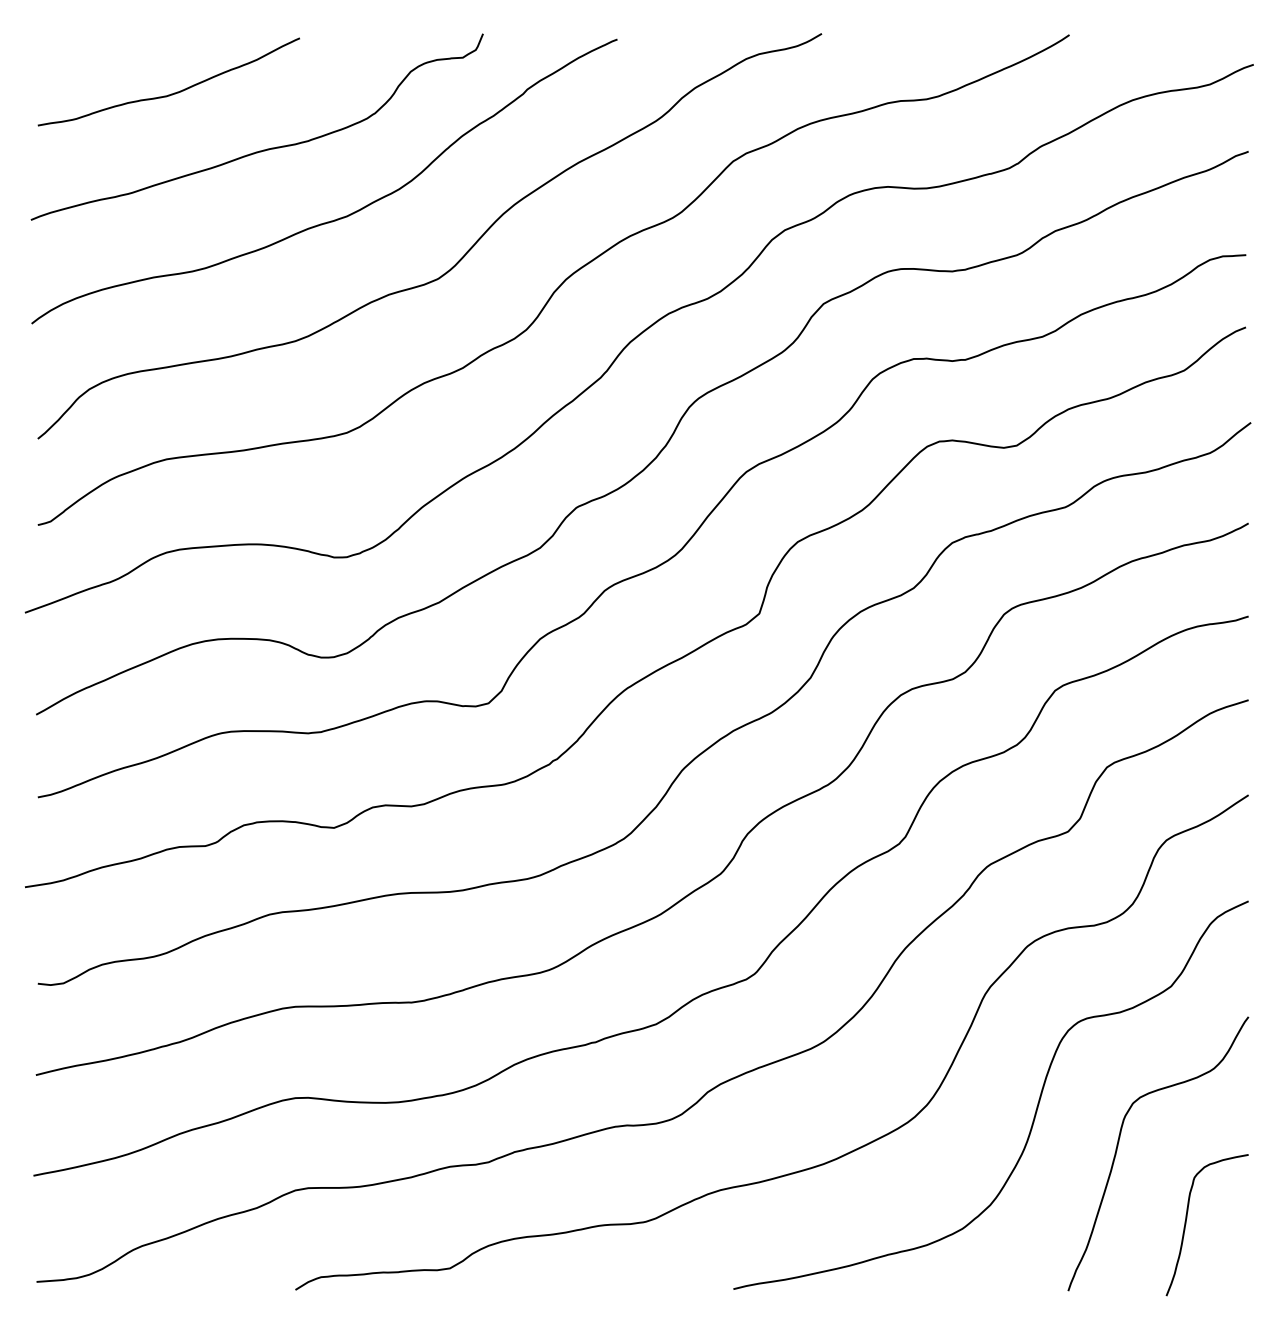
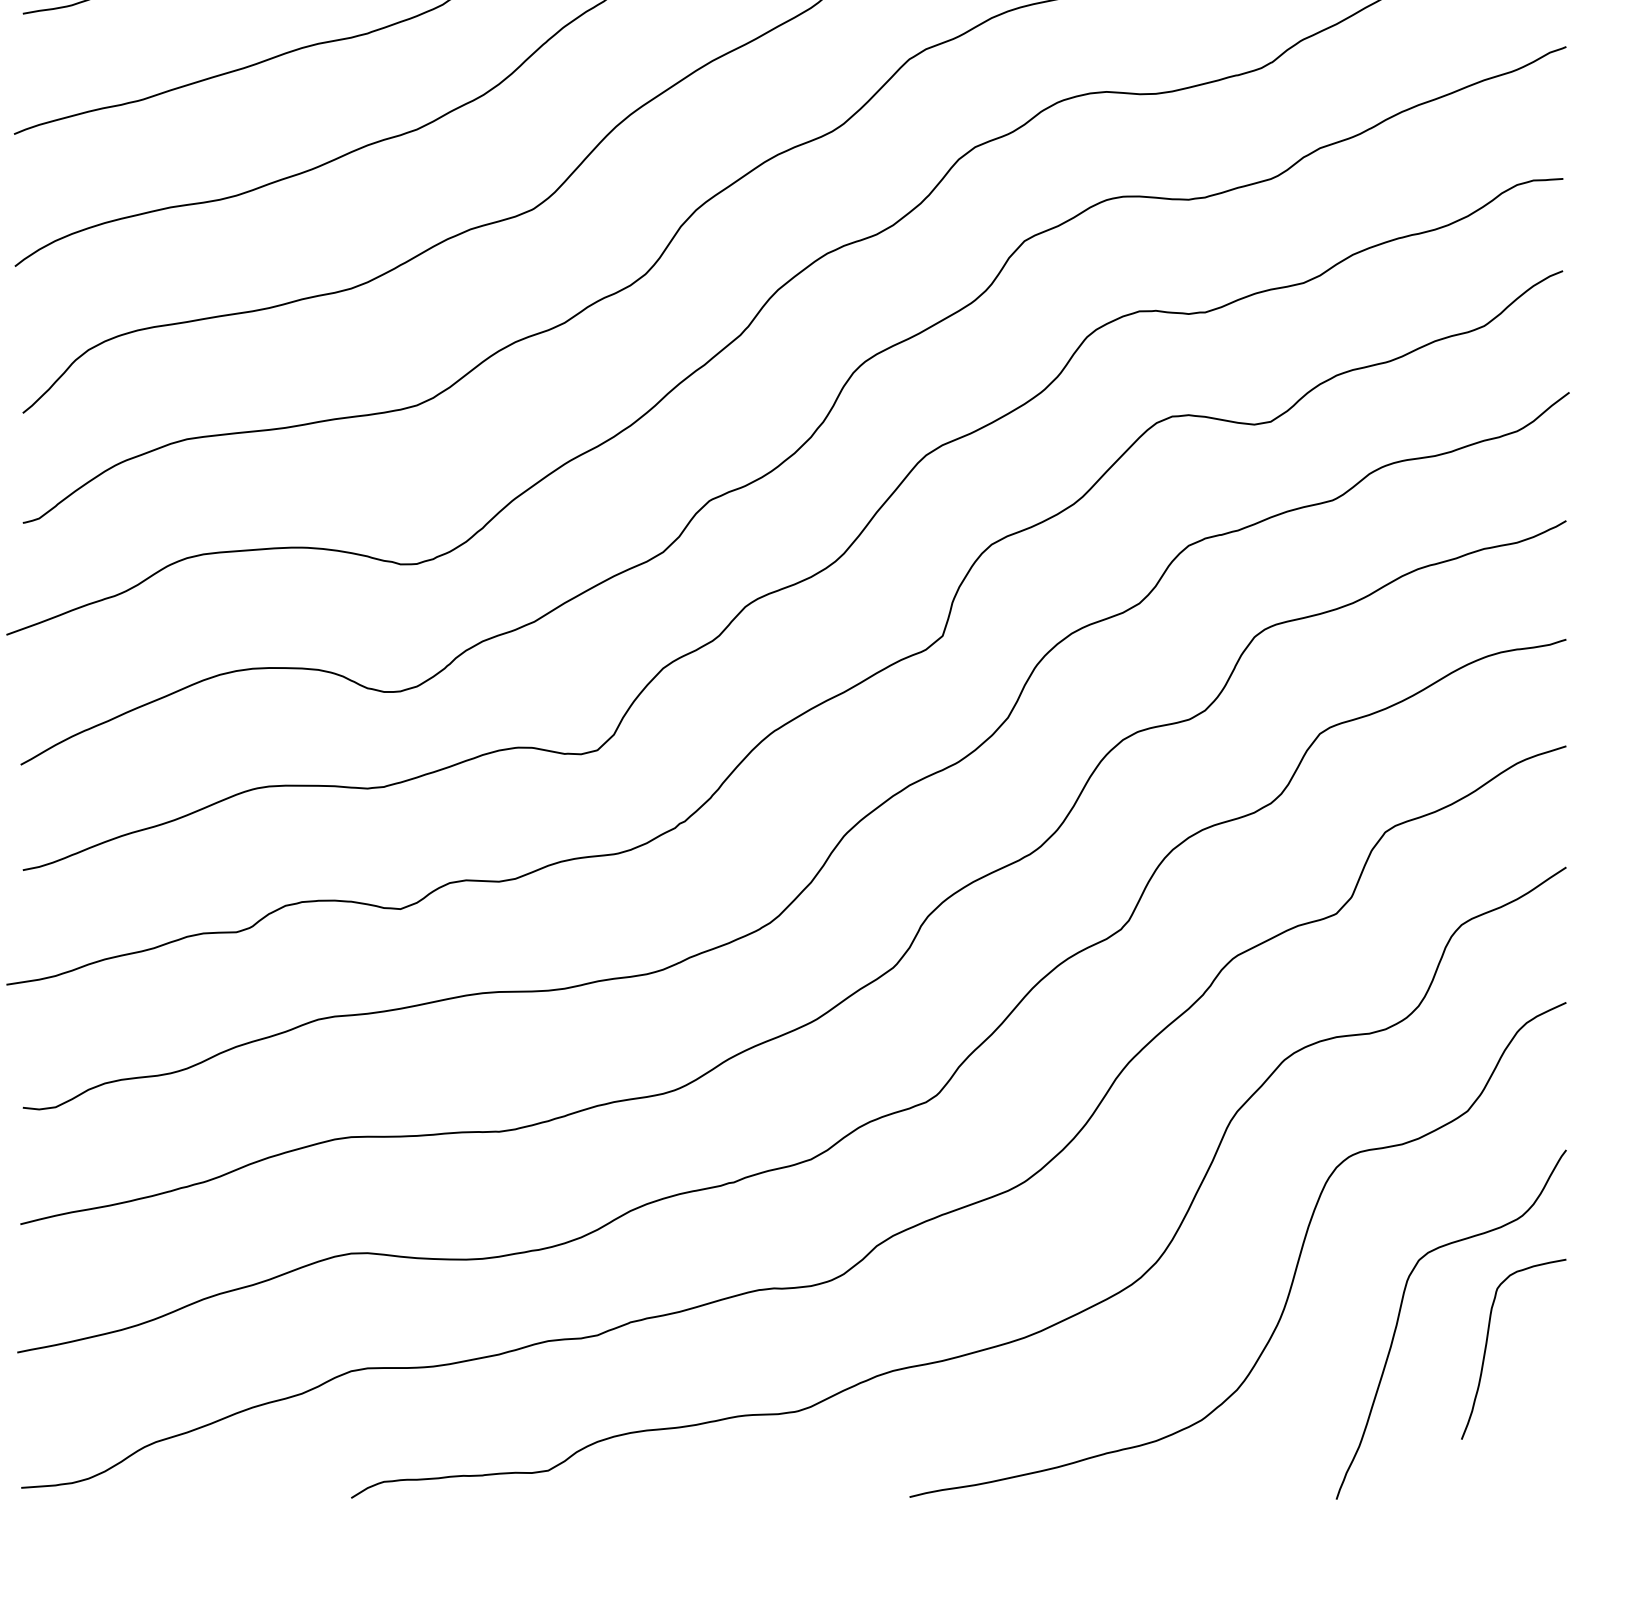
curve: (1186, 1224) -> (1487, 1348), moved

